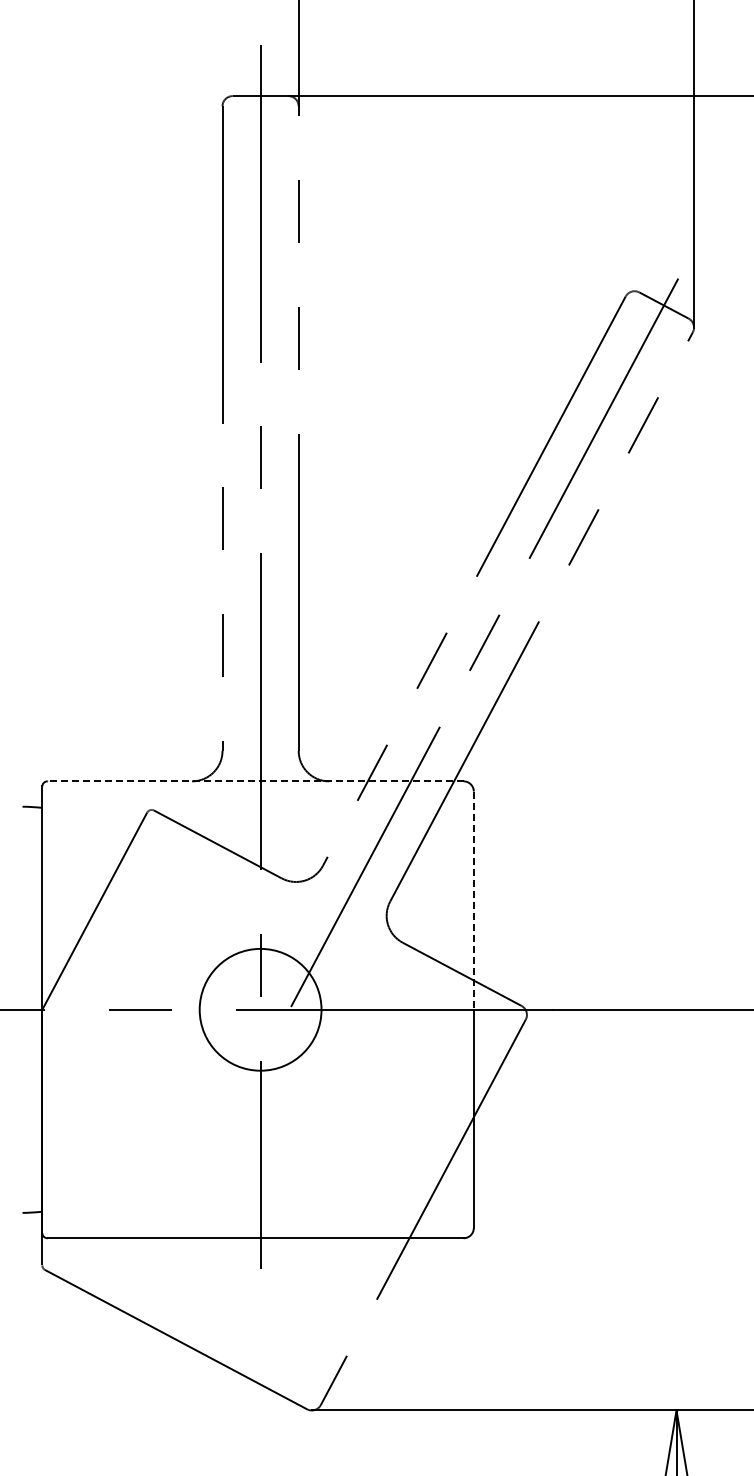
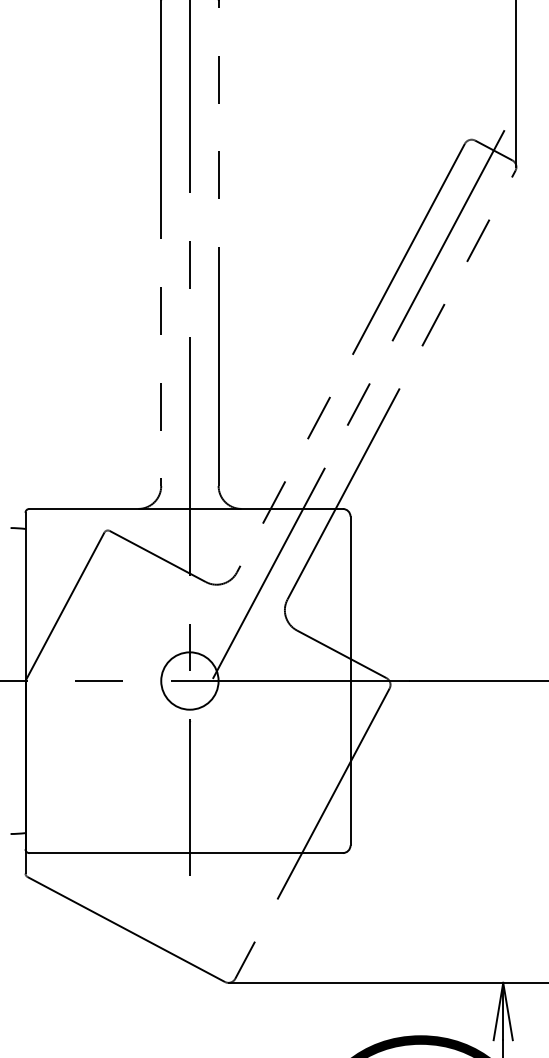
line: (255, 781) -> (186, 509), dashed -> solid
line: (473, 901) -> (350, 599), dashed -> solid
circle: (260, 1009) -> (189, 680), size x0.62

